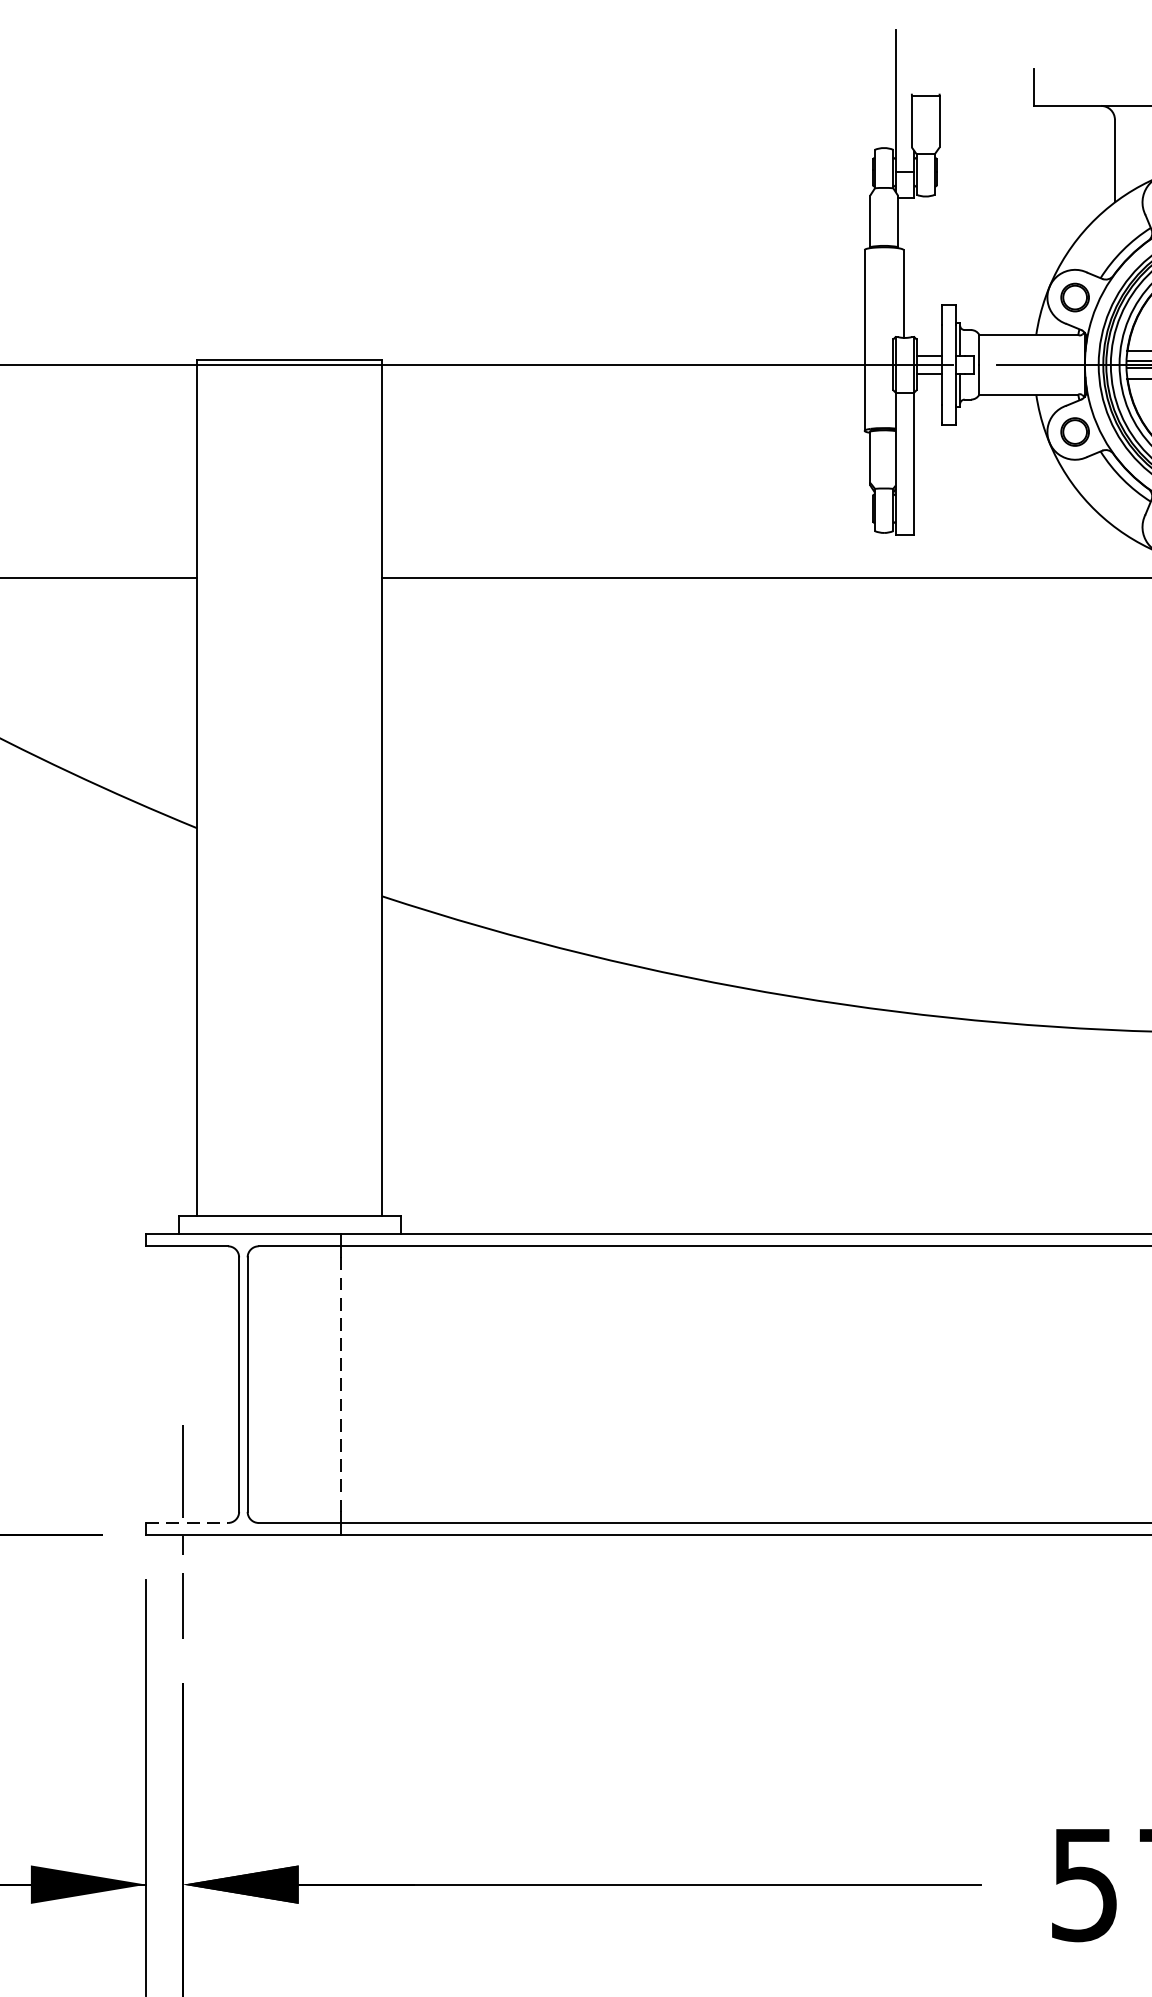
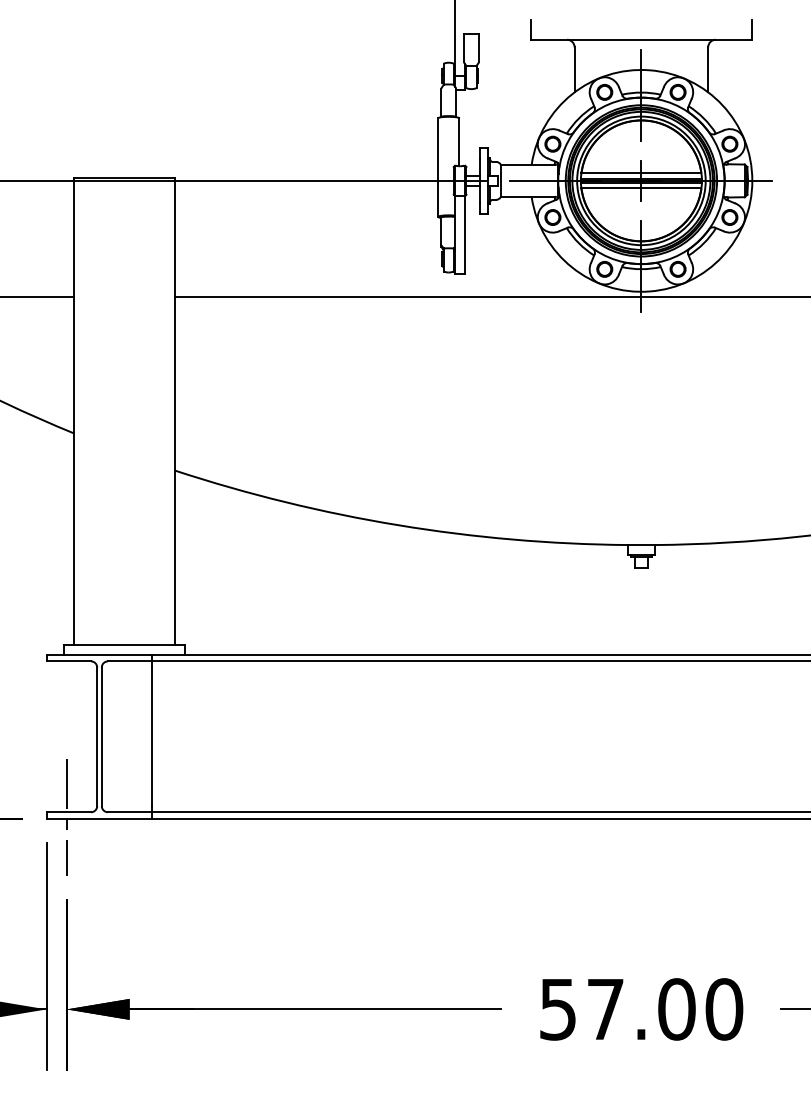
line: (340, 1385) -> (152, 737), dashed -> solid
line: (188, 1523) -> (69, 812), dashed -> solid

